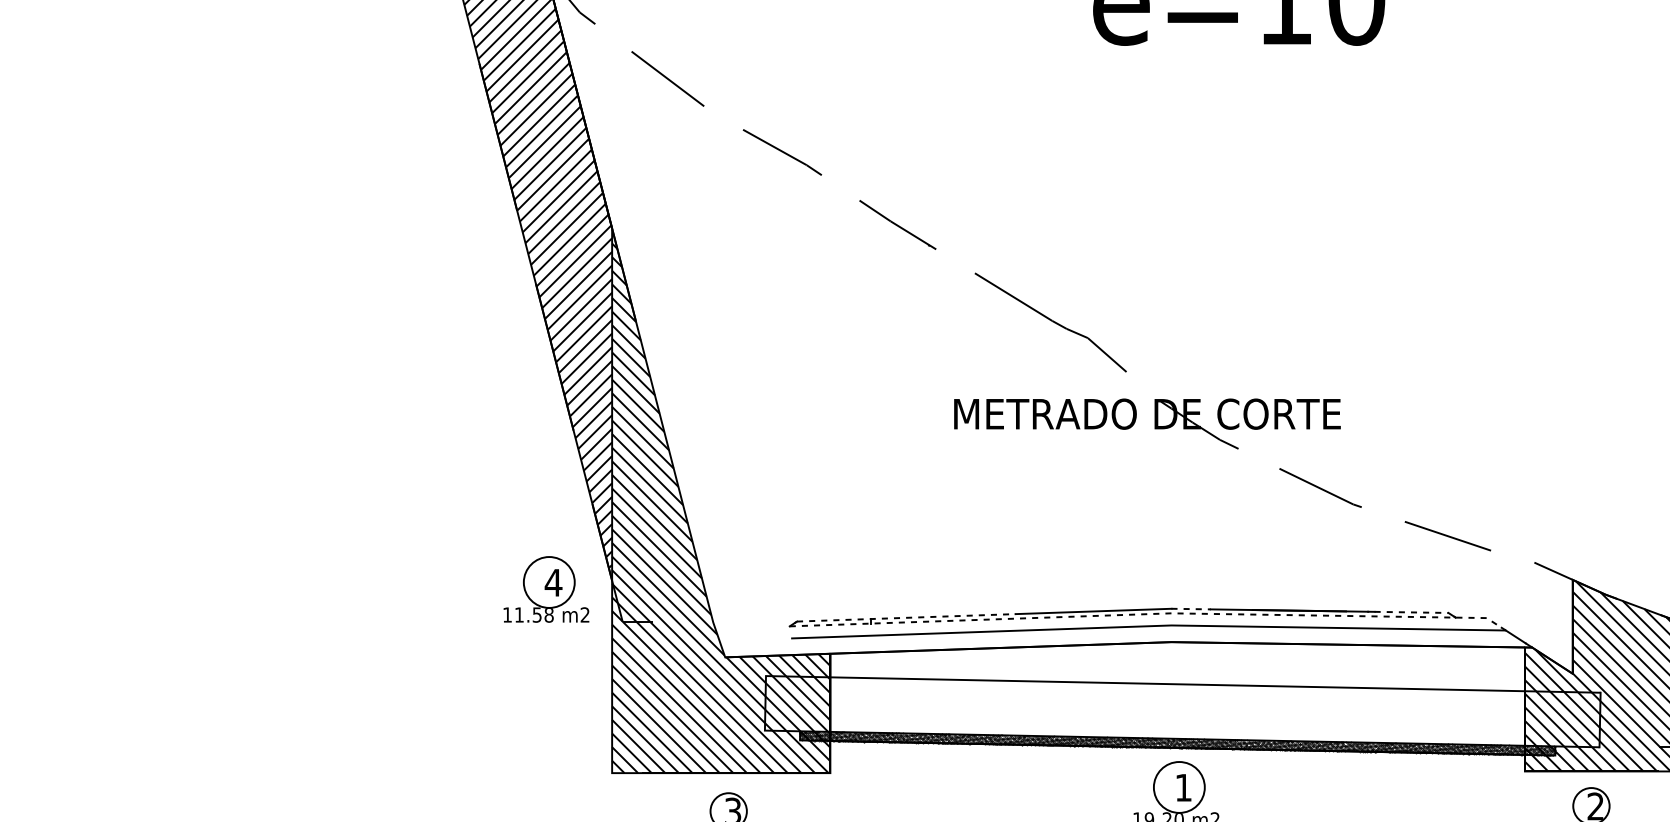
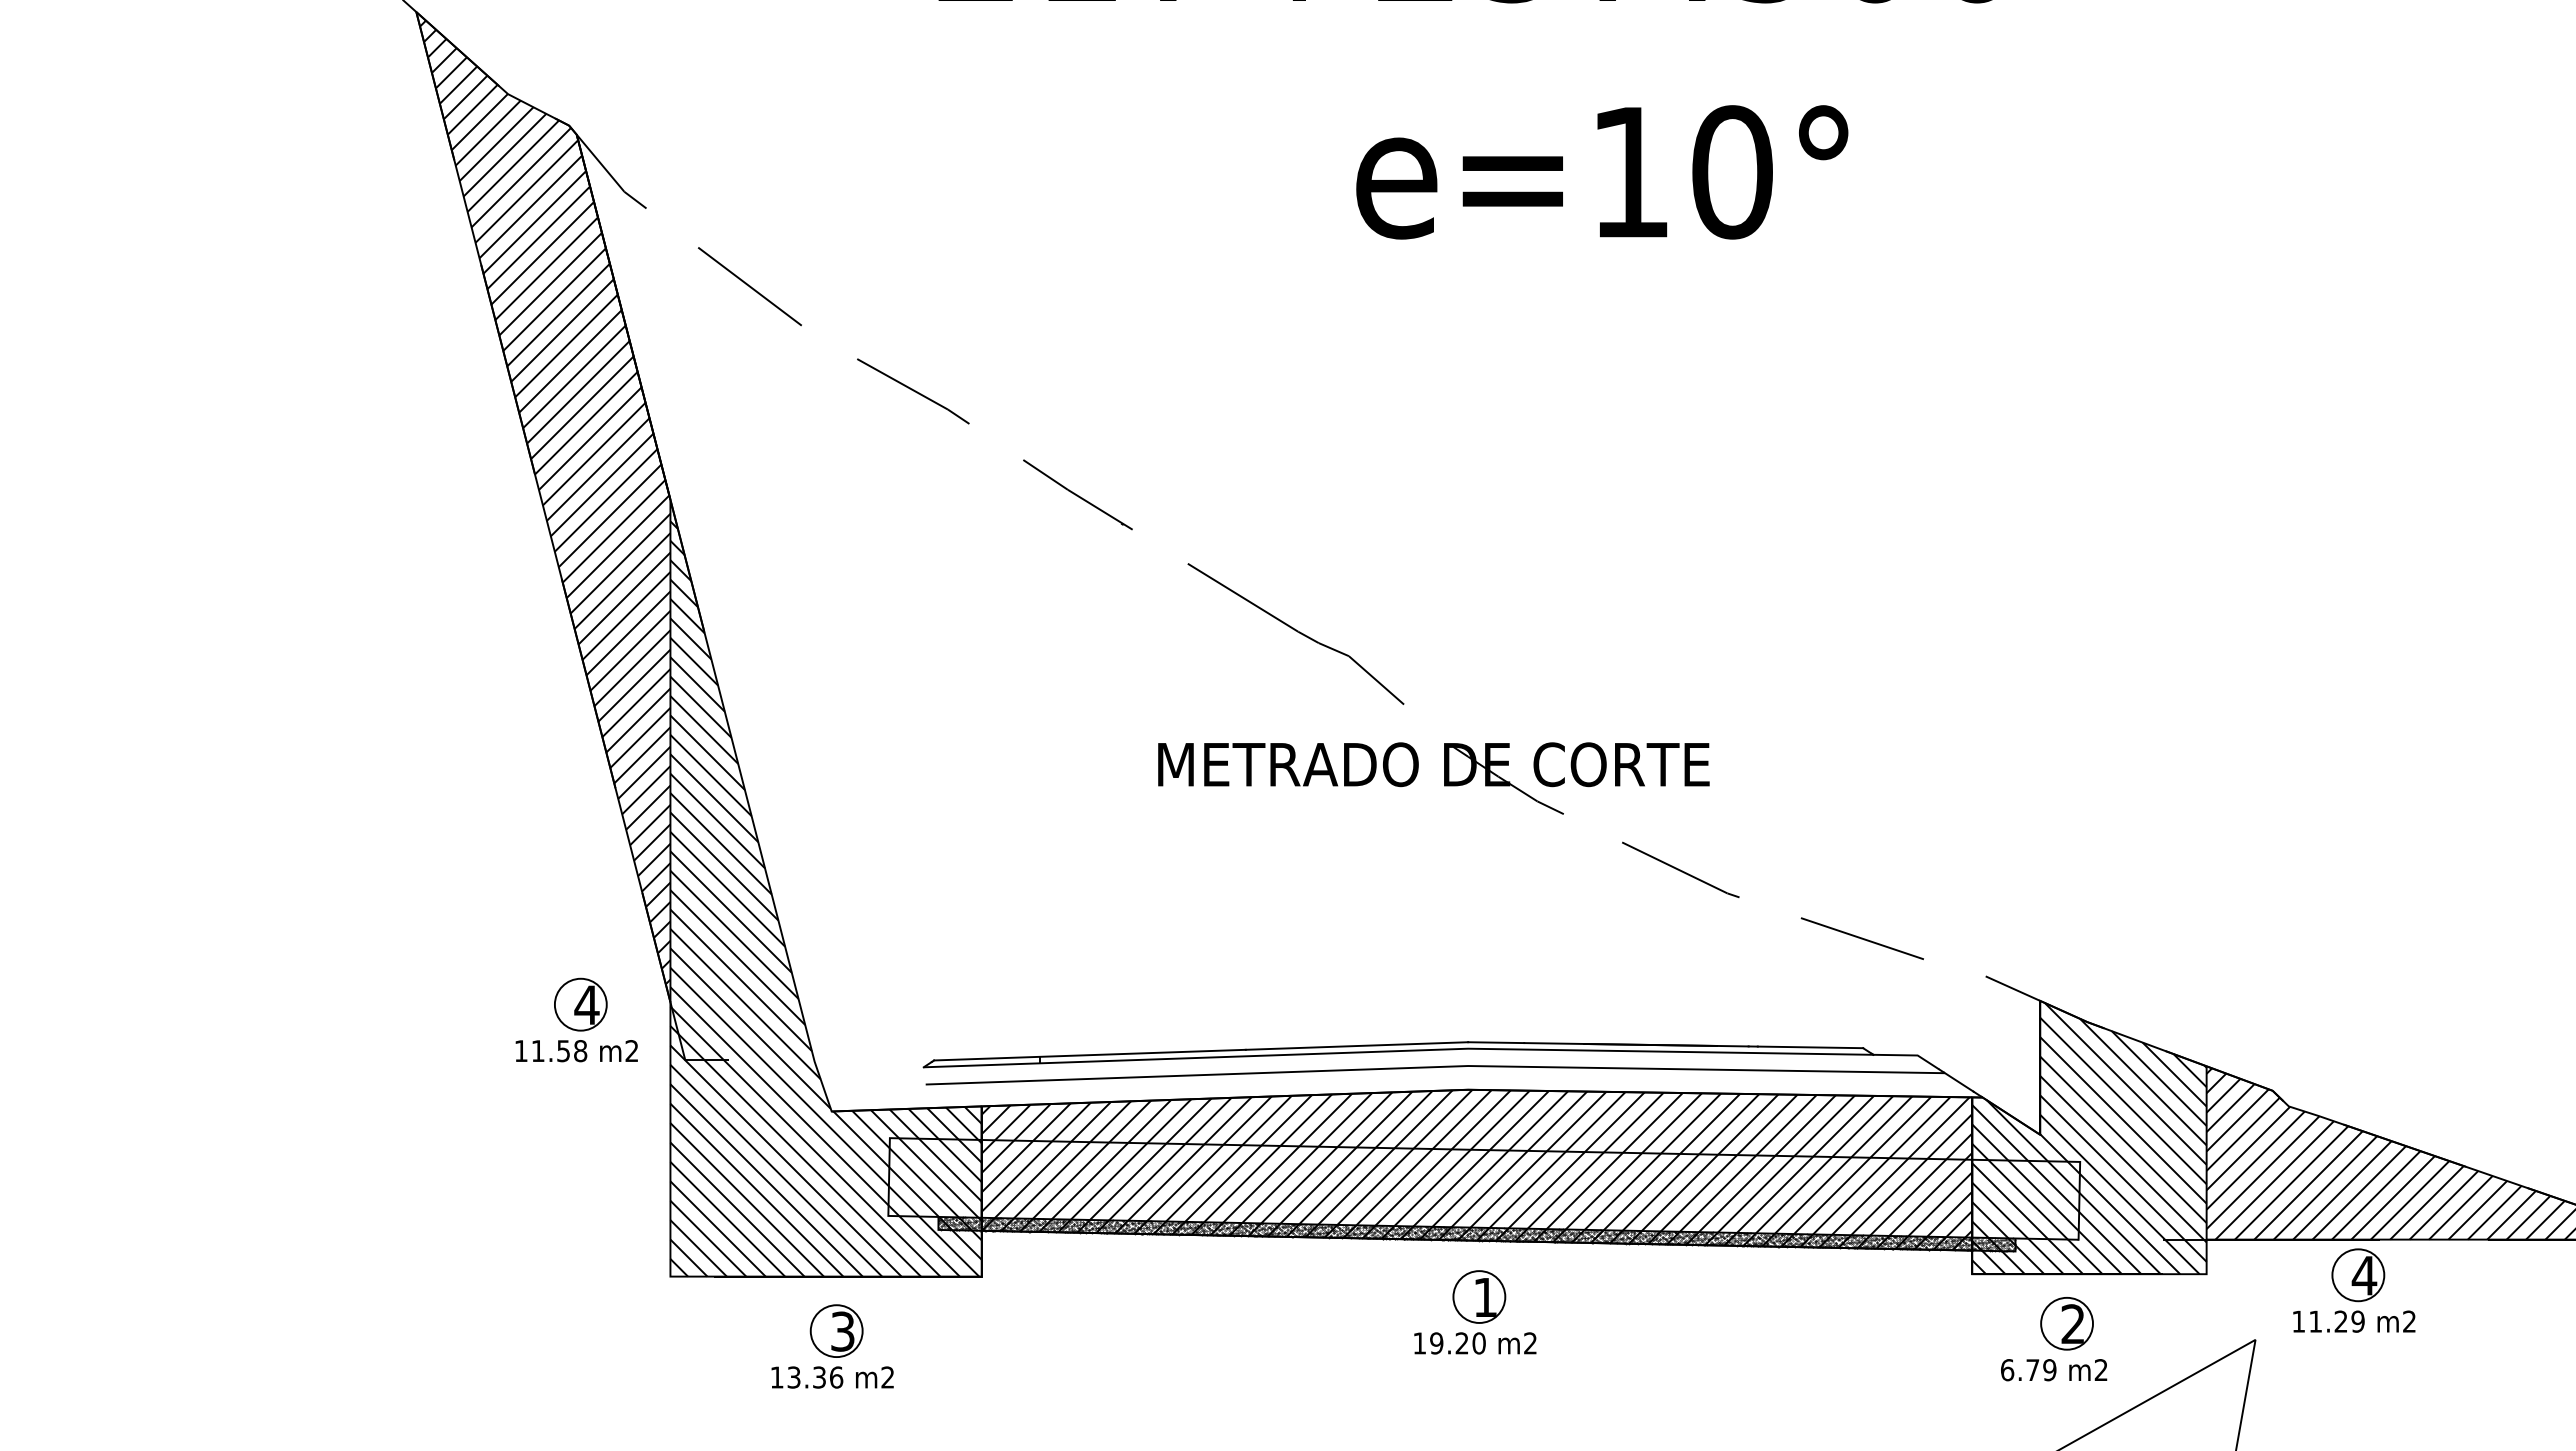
circle: (549, 582) -> (580, 1004), size x0.71
line: (1191, 608) -> (1496, 1042), dashed -> solid
line: (1411, 612) -> (1810, 1047), dashed -> solid
line: (1148, 613) -> (1435, 1049), dashed -> solid
line: (905, 618) -> (1089, 1055), dashed -> solid
hatch: (1177, 698) -> (1476, 1169), added
circle: (1179, 787) -> (1479, 1296), size x0.71

